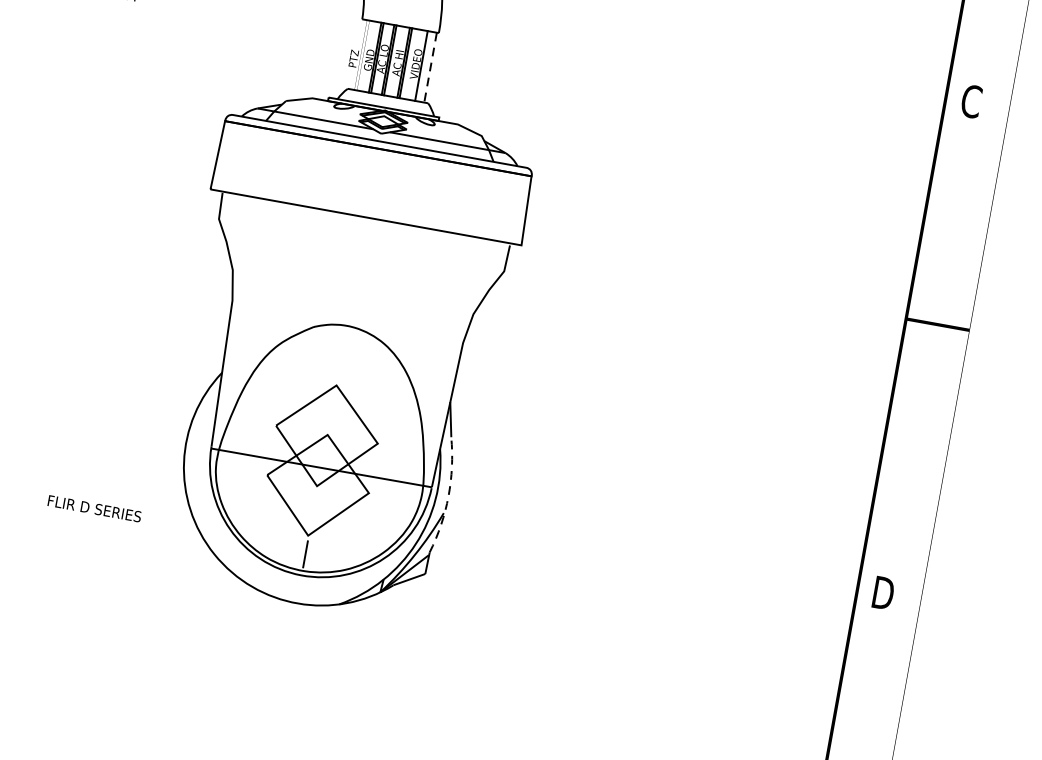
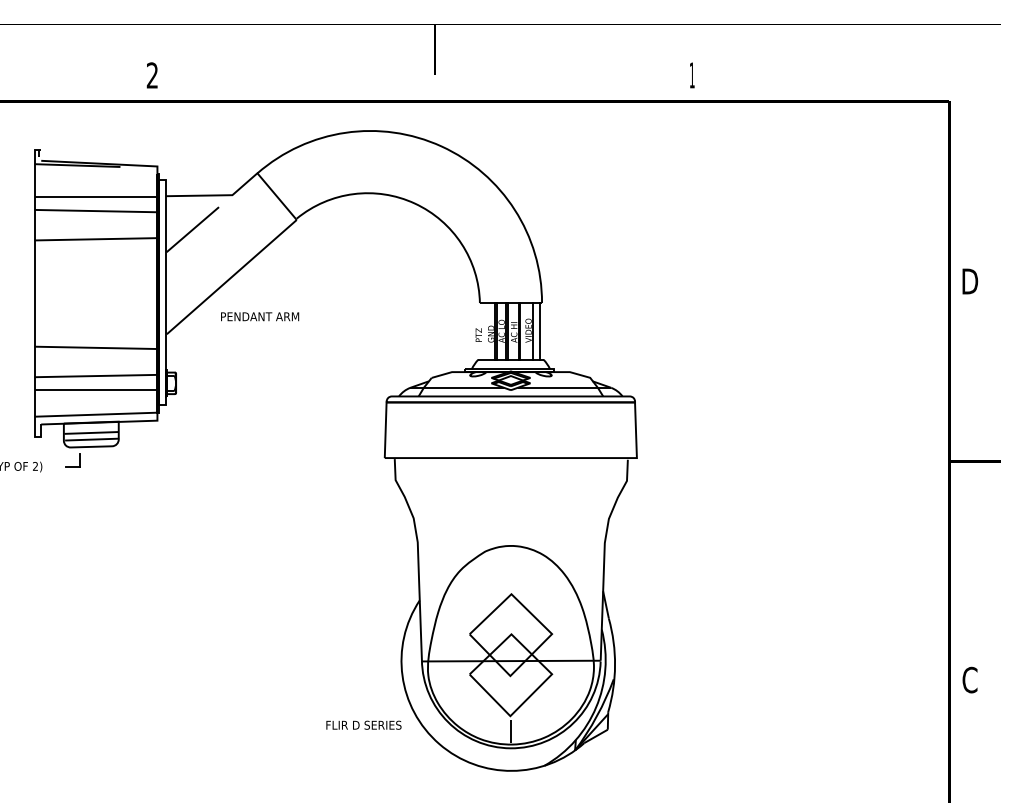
line: (430, 67) -> (540, 331), dashed -> solid
text: (972, 101) -> (970, 281), C -> D
arc: (449, 496) -> (615, 665), dashed -> solid
text: (94, 507) -> (363, 724), moved
text: (883, 592) -> (970, 679), D -> C

